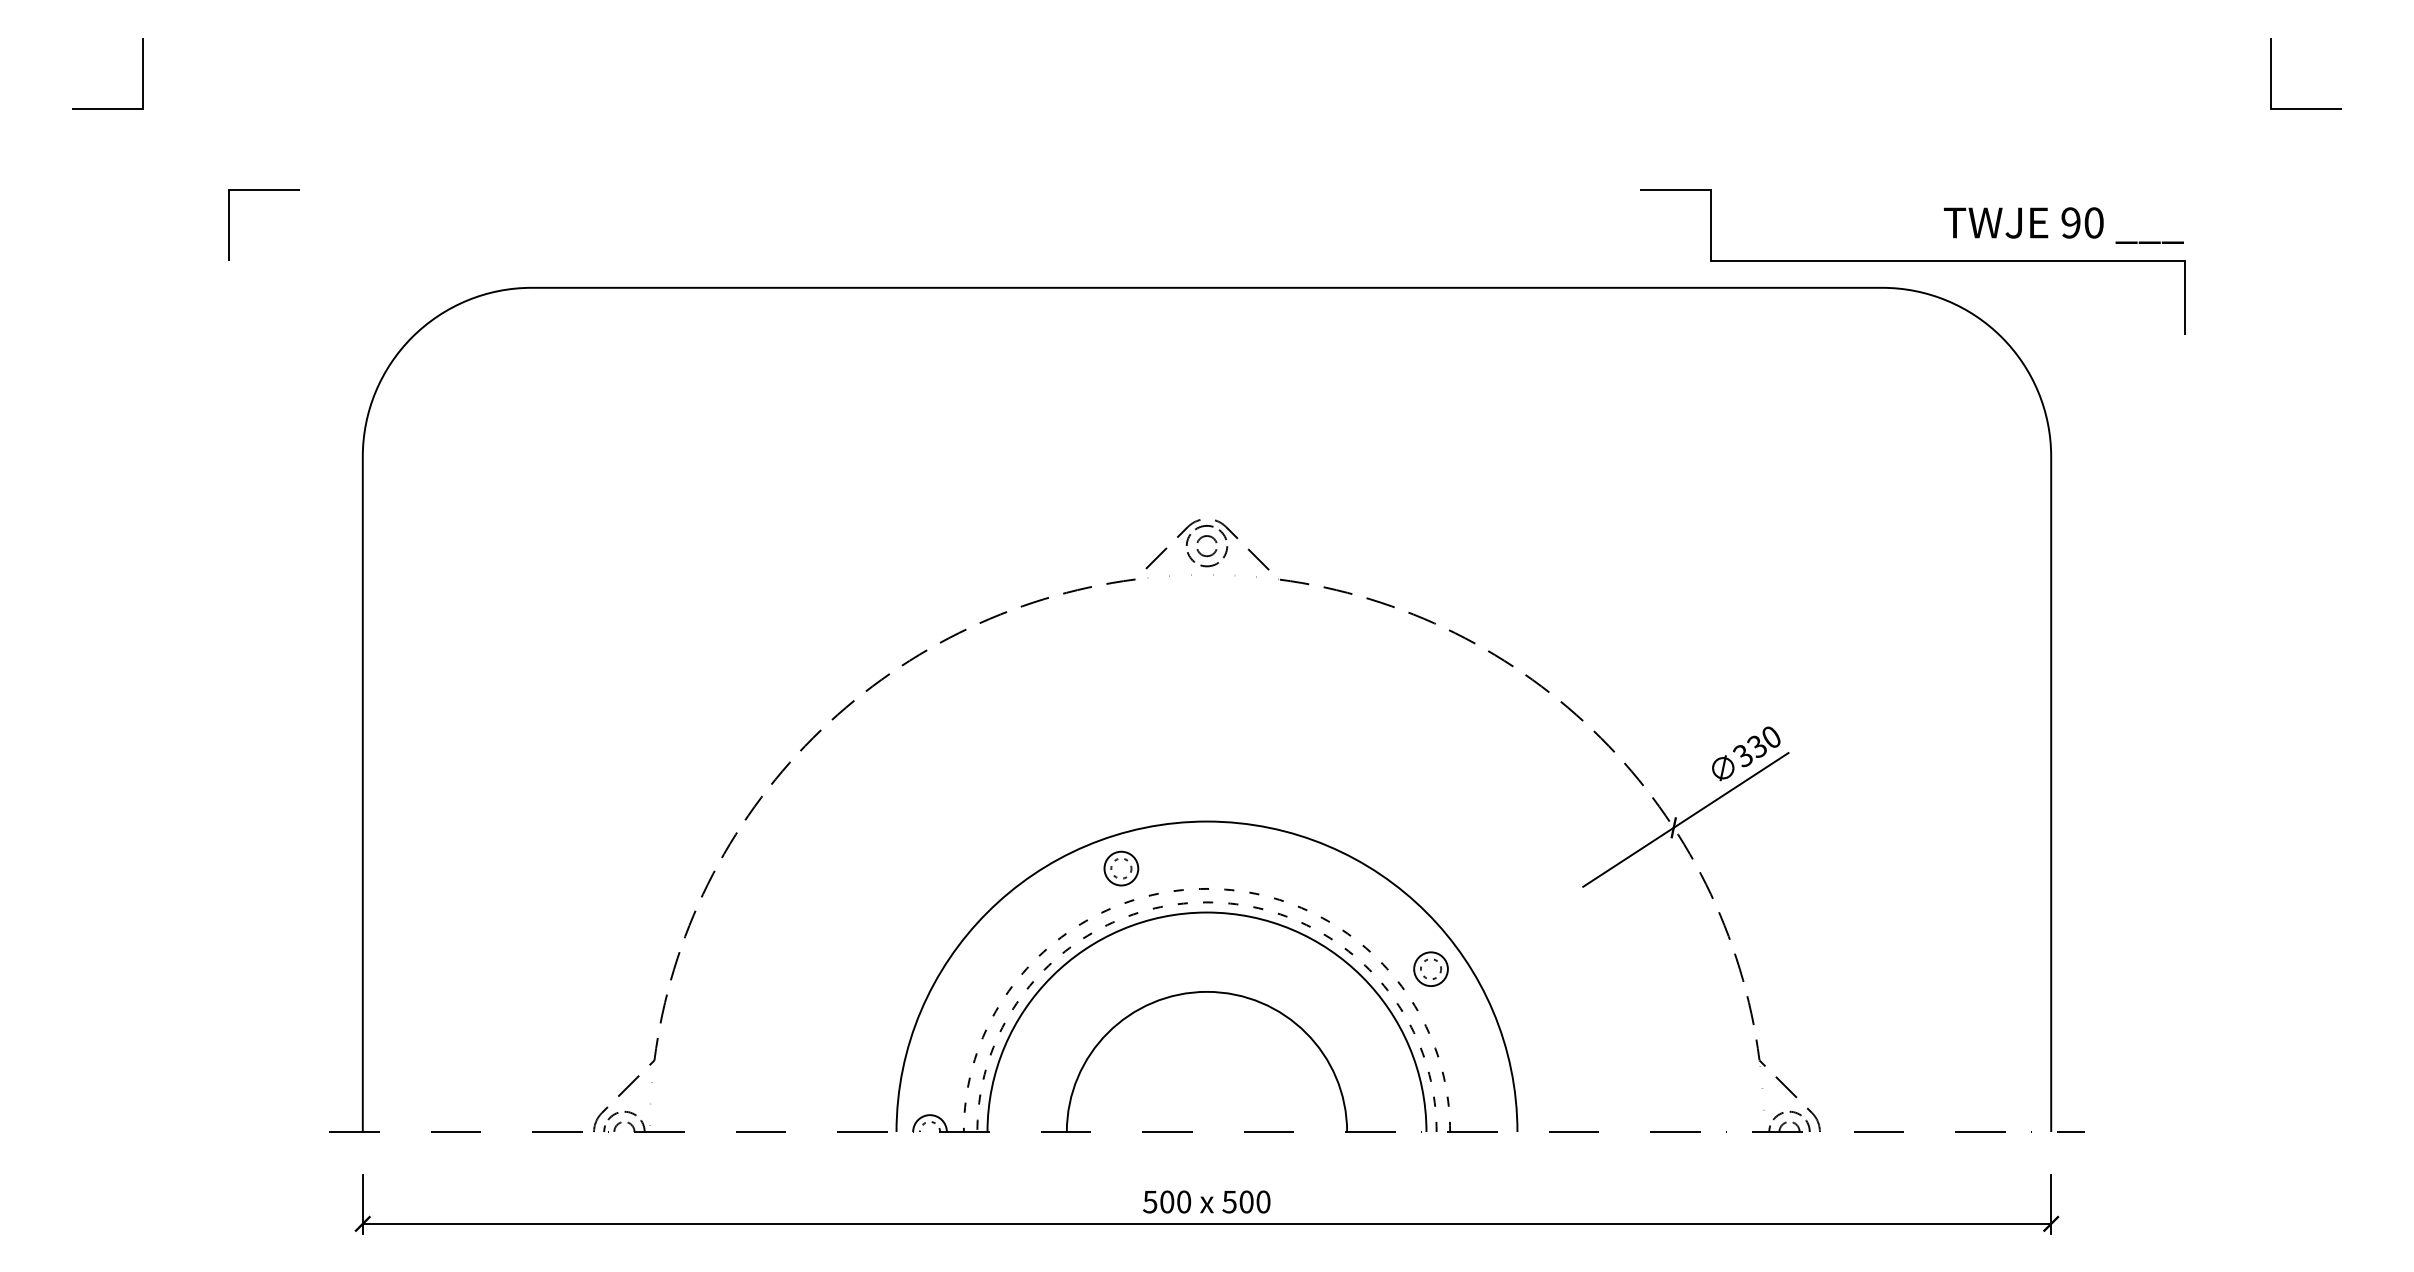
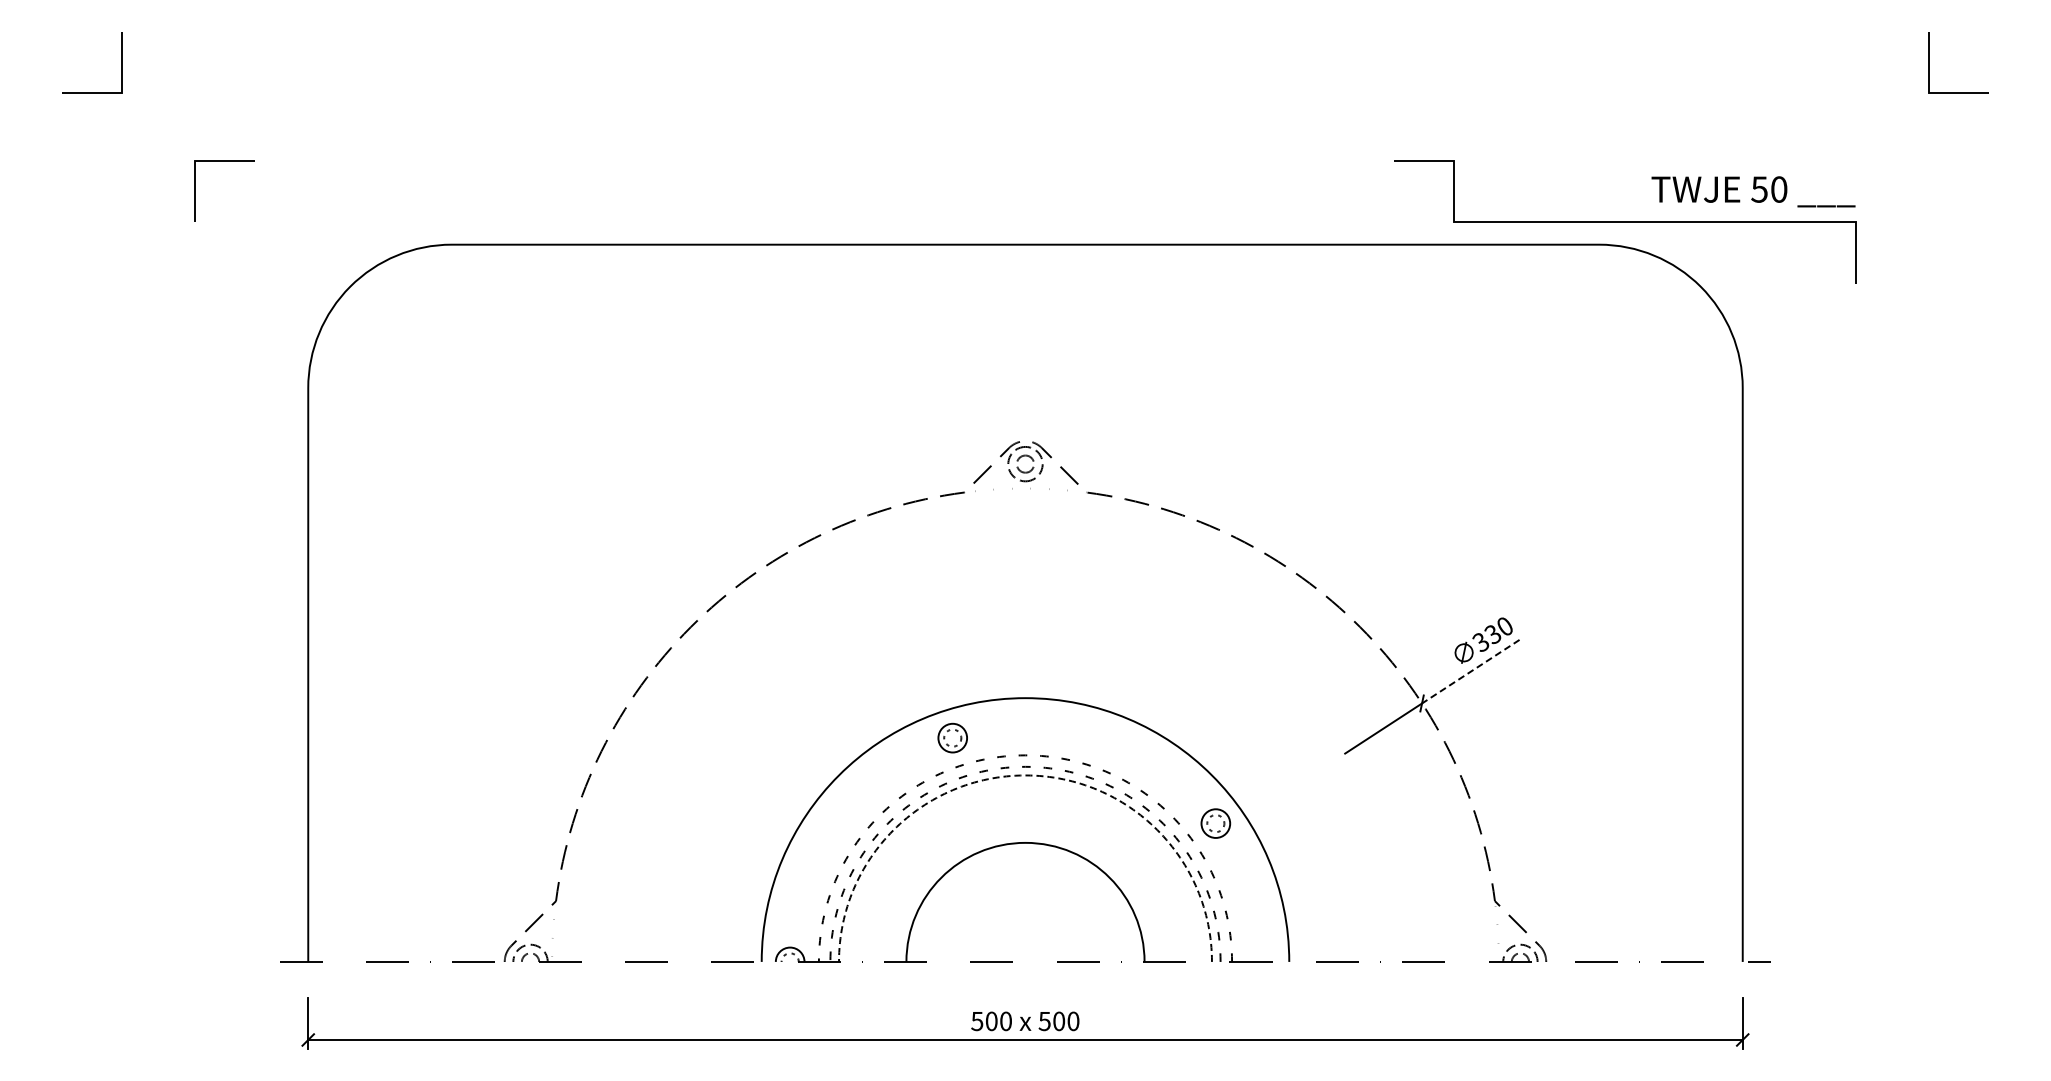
text: (2070, 222) -> (1759, 189), 90 -> 50
line: (1730, 790) -> (1470, 671), solid -> dashed
arc: (1207, 912) -> (1025, 775), solid -> dashed

